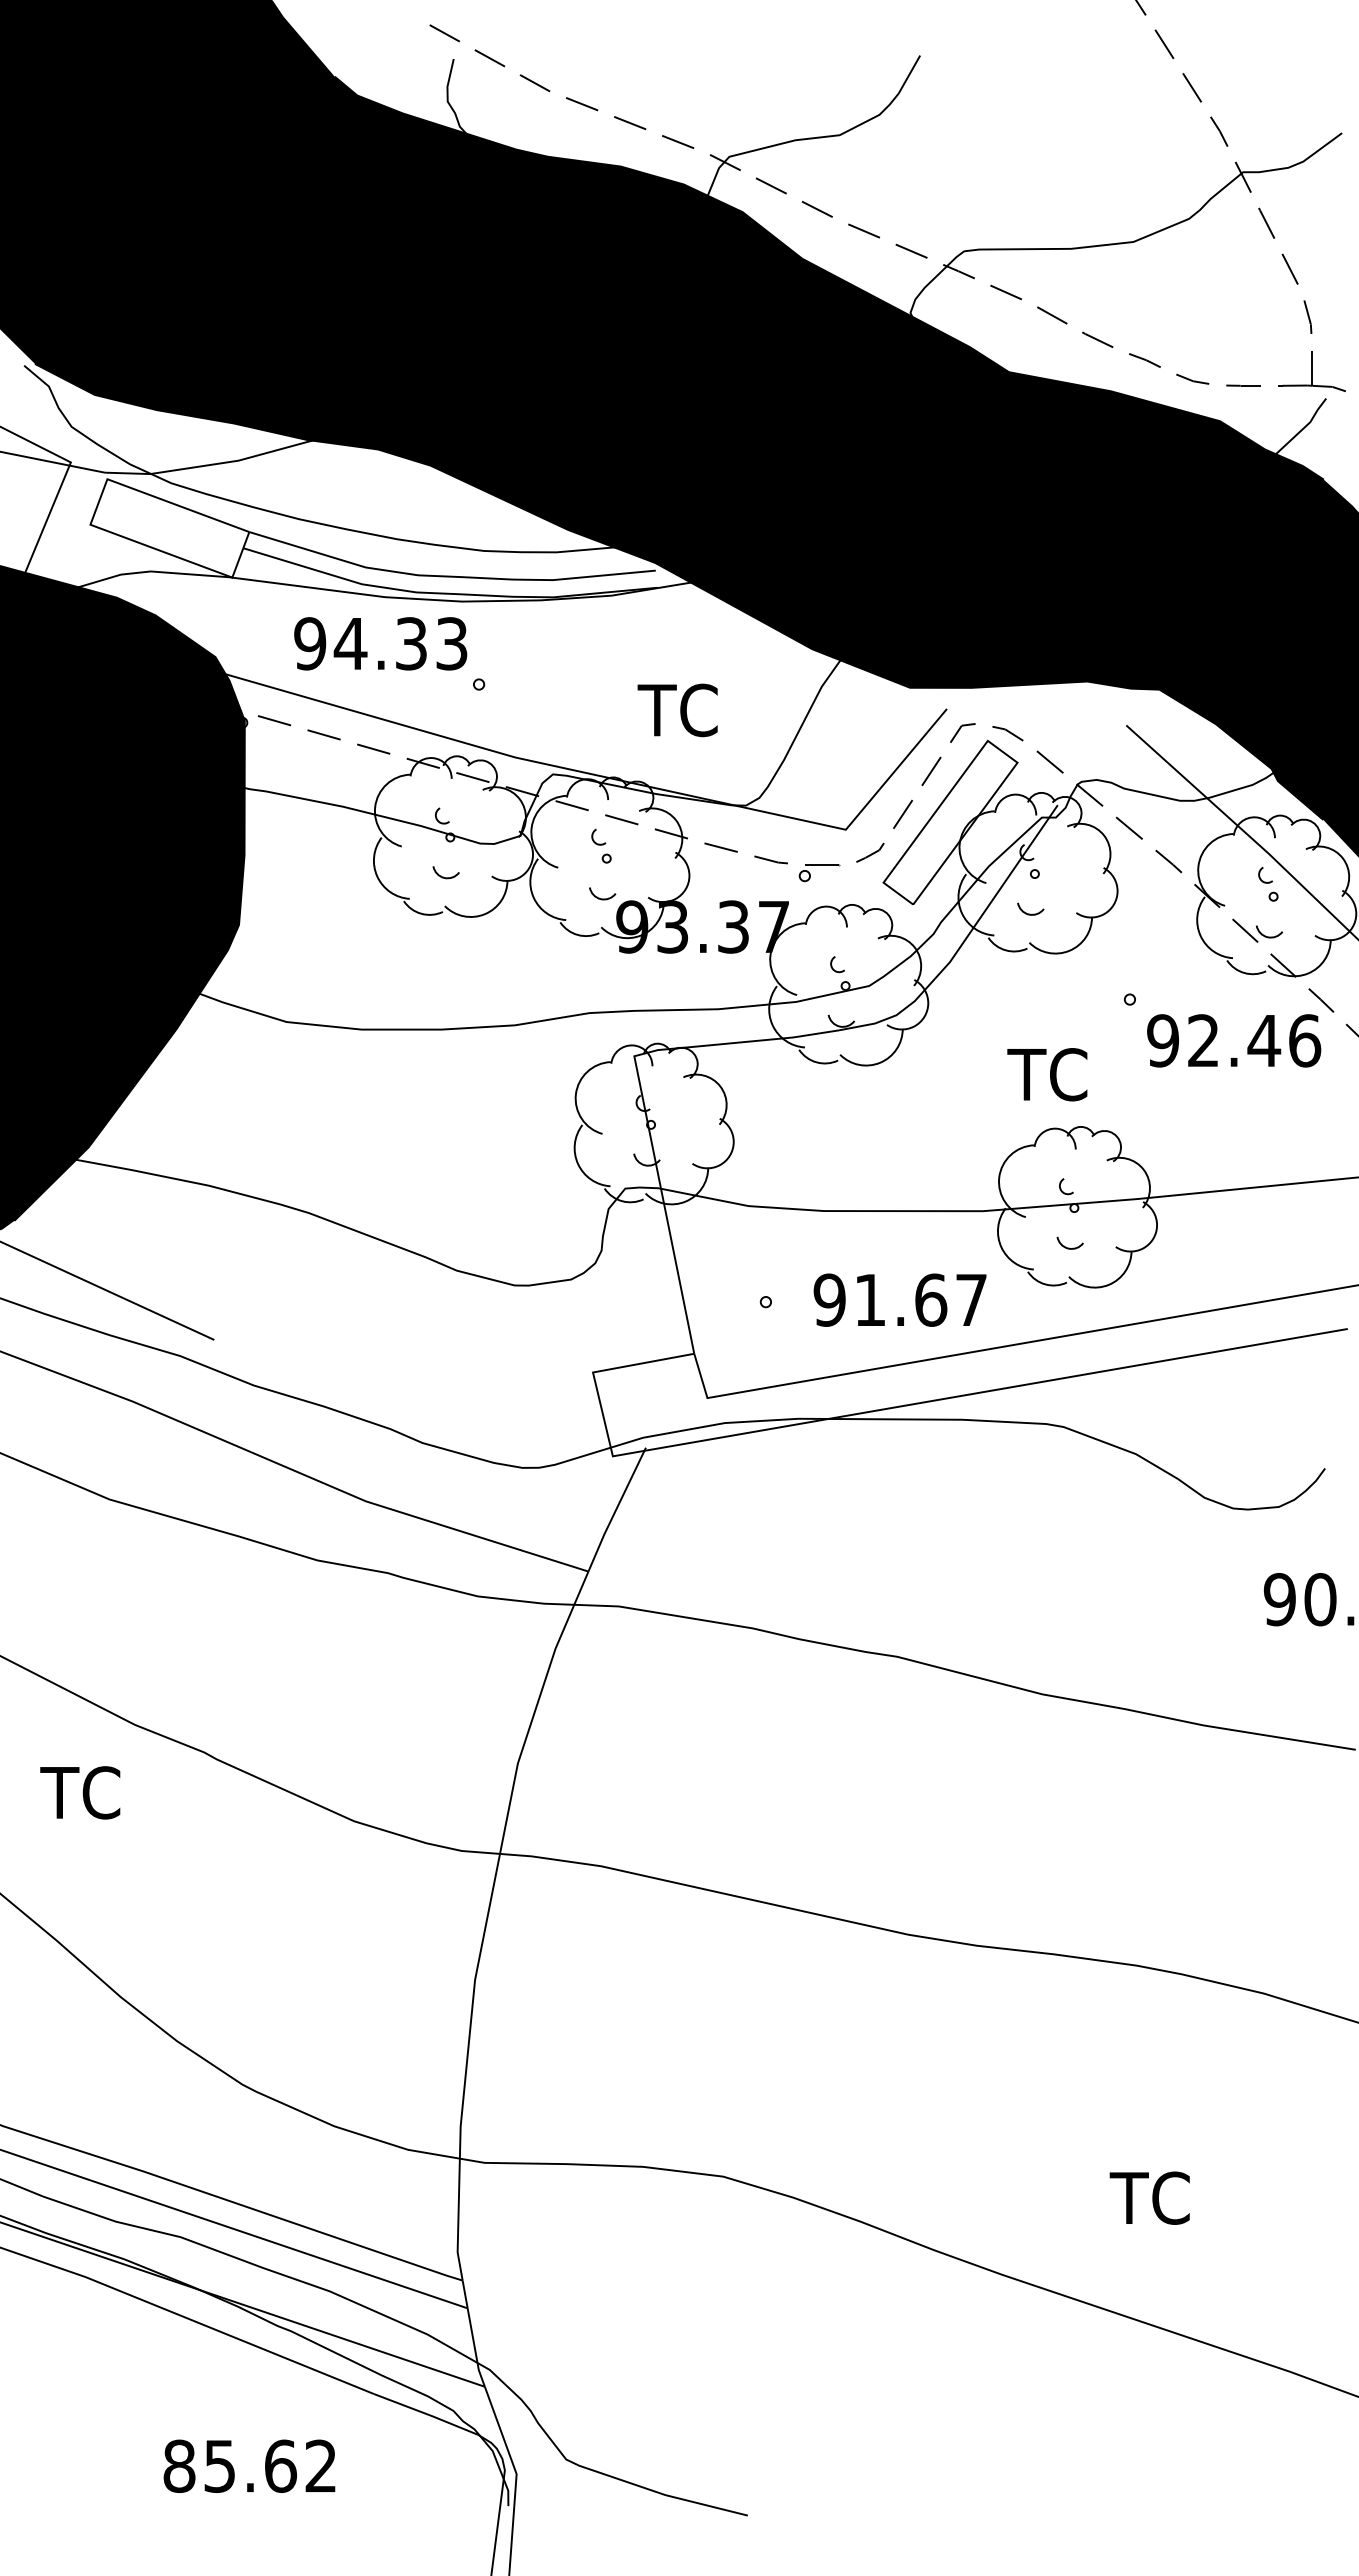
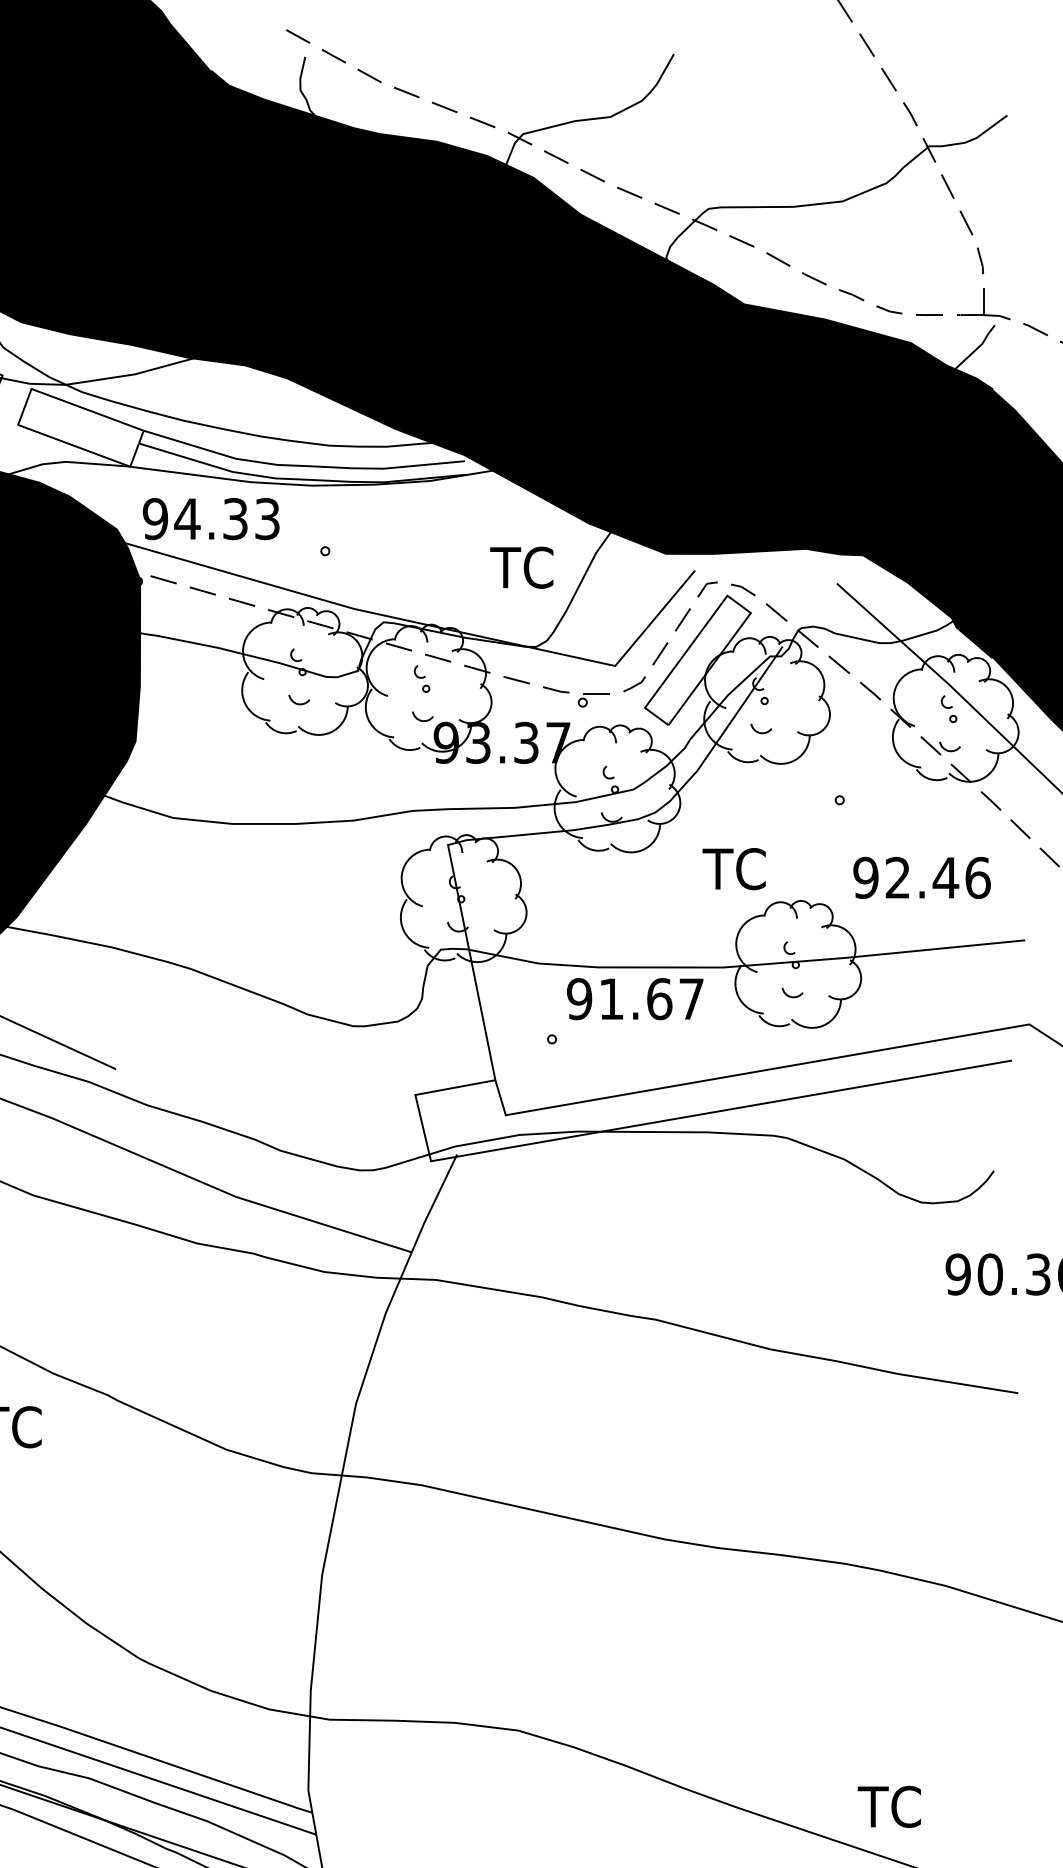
text: (380, 643) -> (211, 518), moved
text: (677, 710) -> (521, 567), moved
text: (1234, 1040) -> (922, 877), moved
text: (1047, 1074) -> (734, 868), moved
text: (899, 1299) -> (634, 998), moved
text: (1149, 2197) -> (889, 1806), moved

